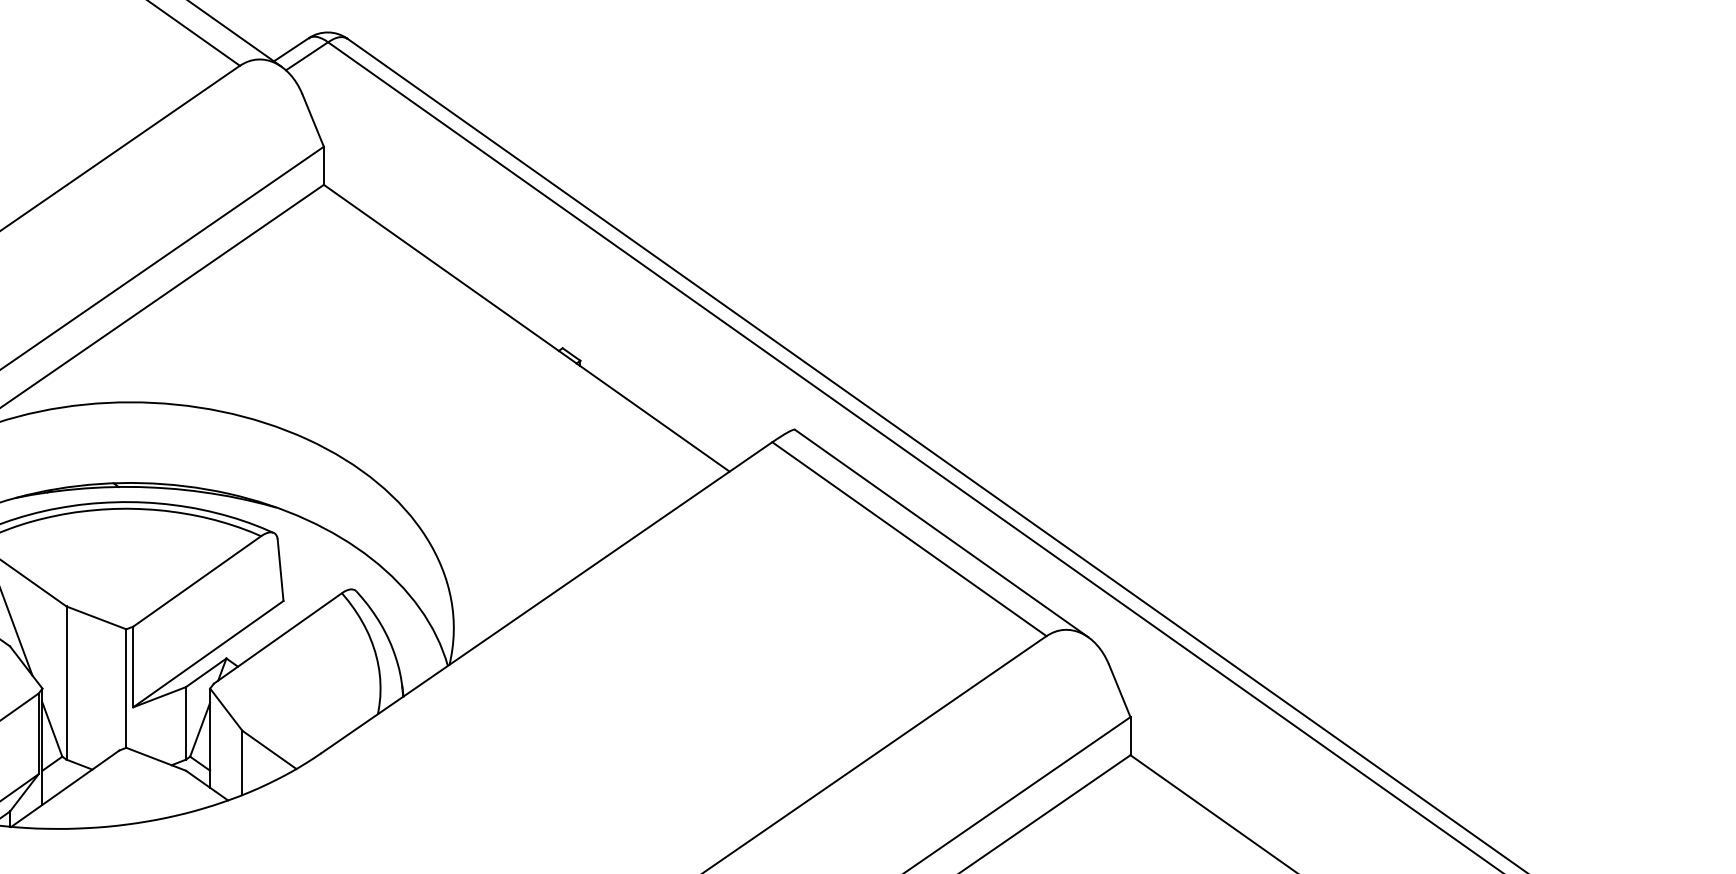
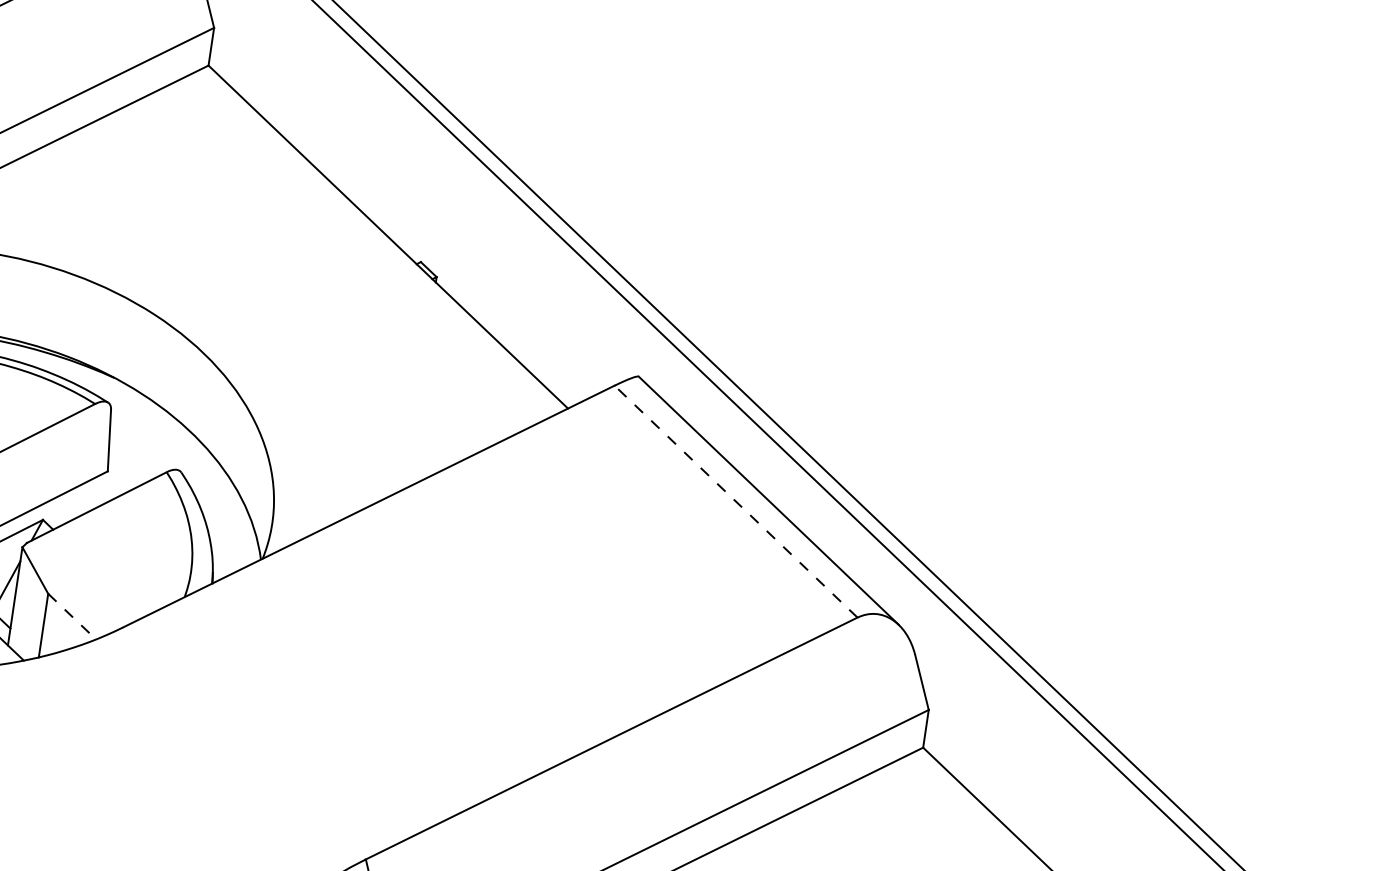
line: (909, 539) -> (736, 501), solid -> dashed
line: (269, 750) -> (72, 617), solid -> dashed

